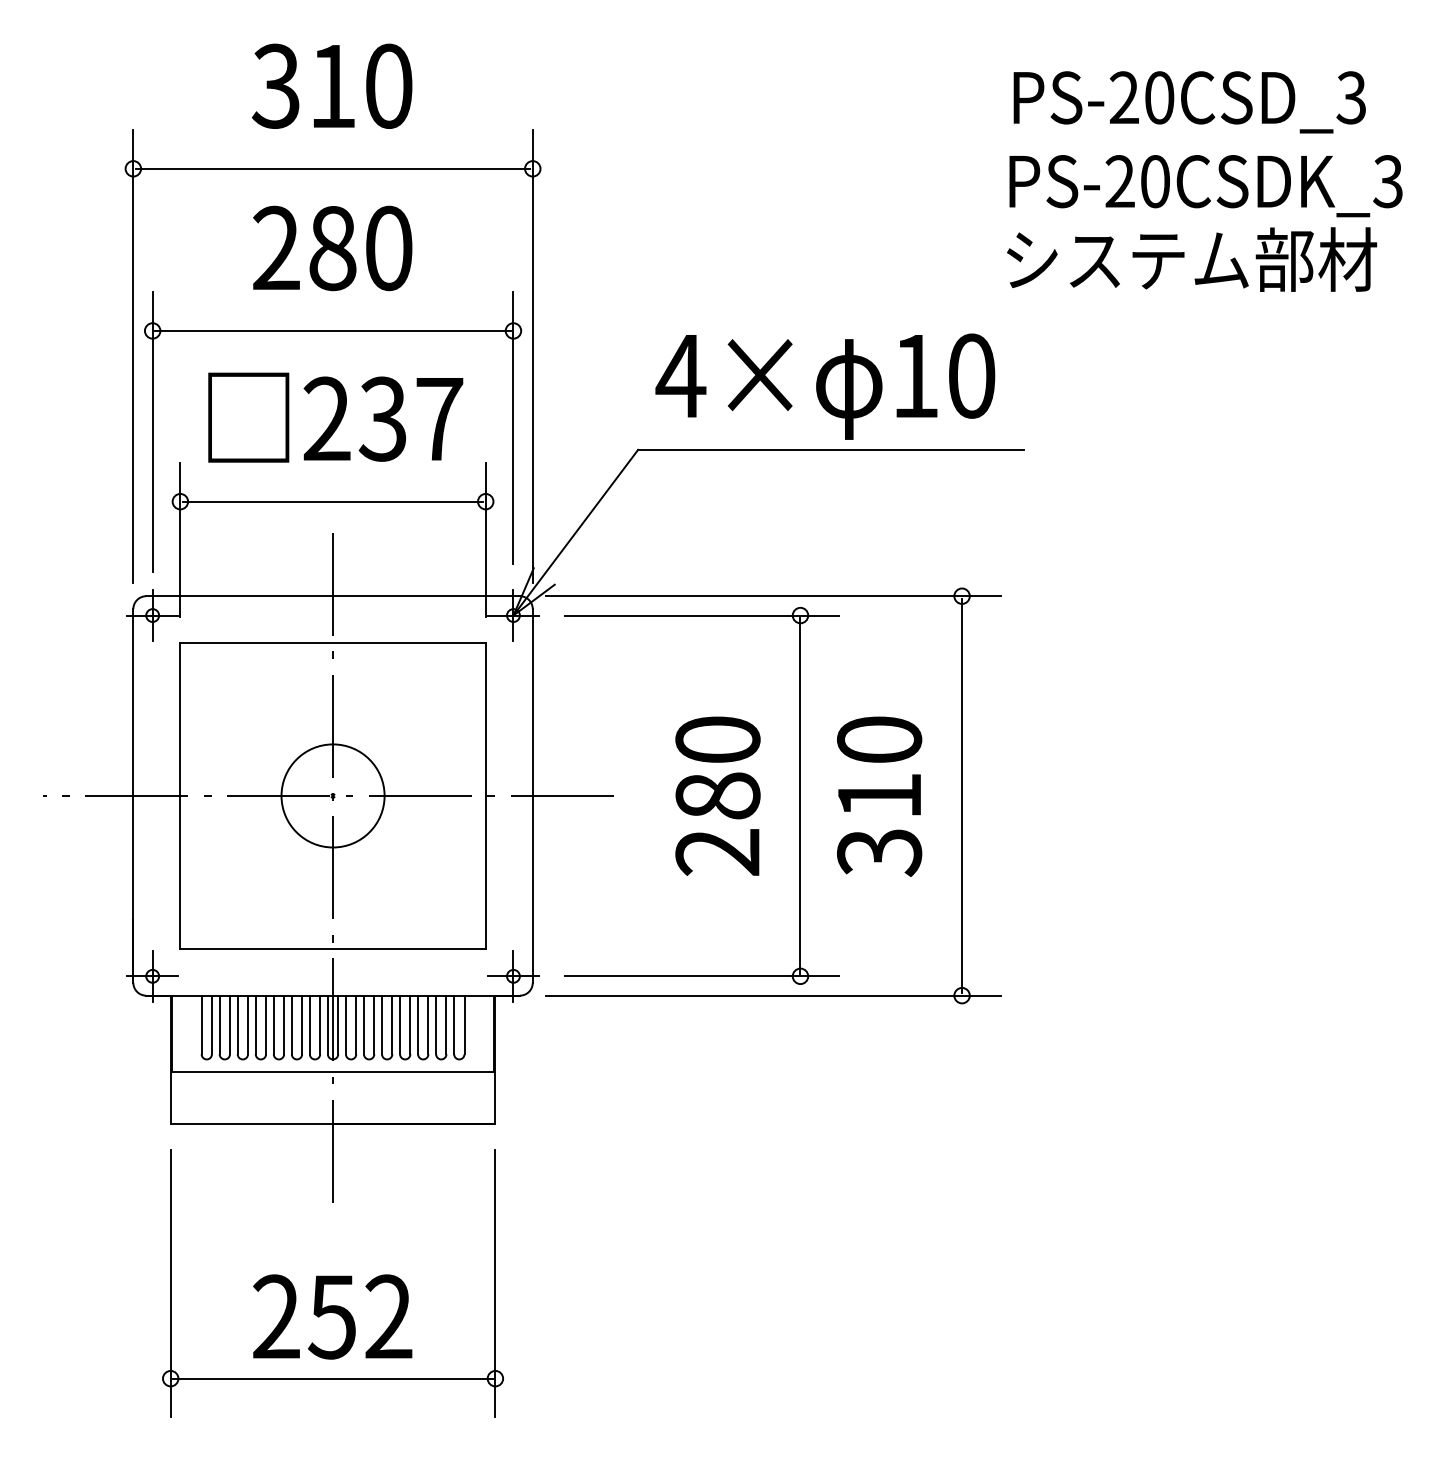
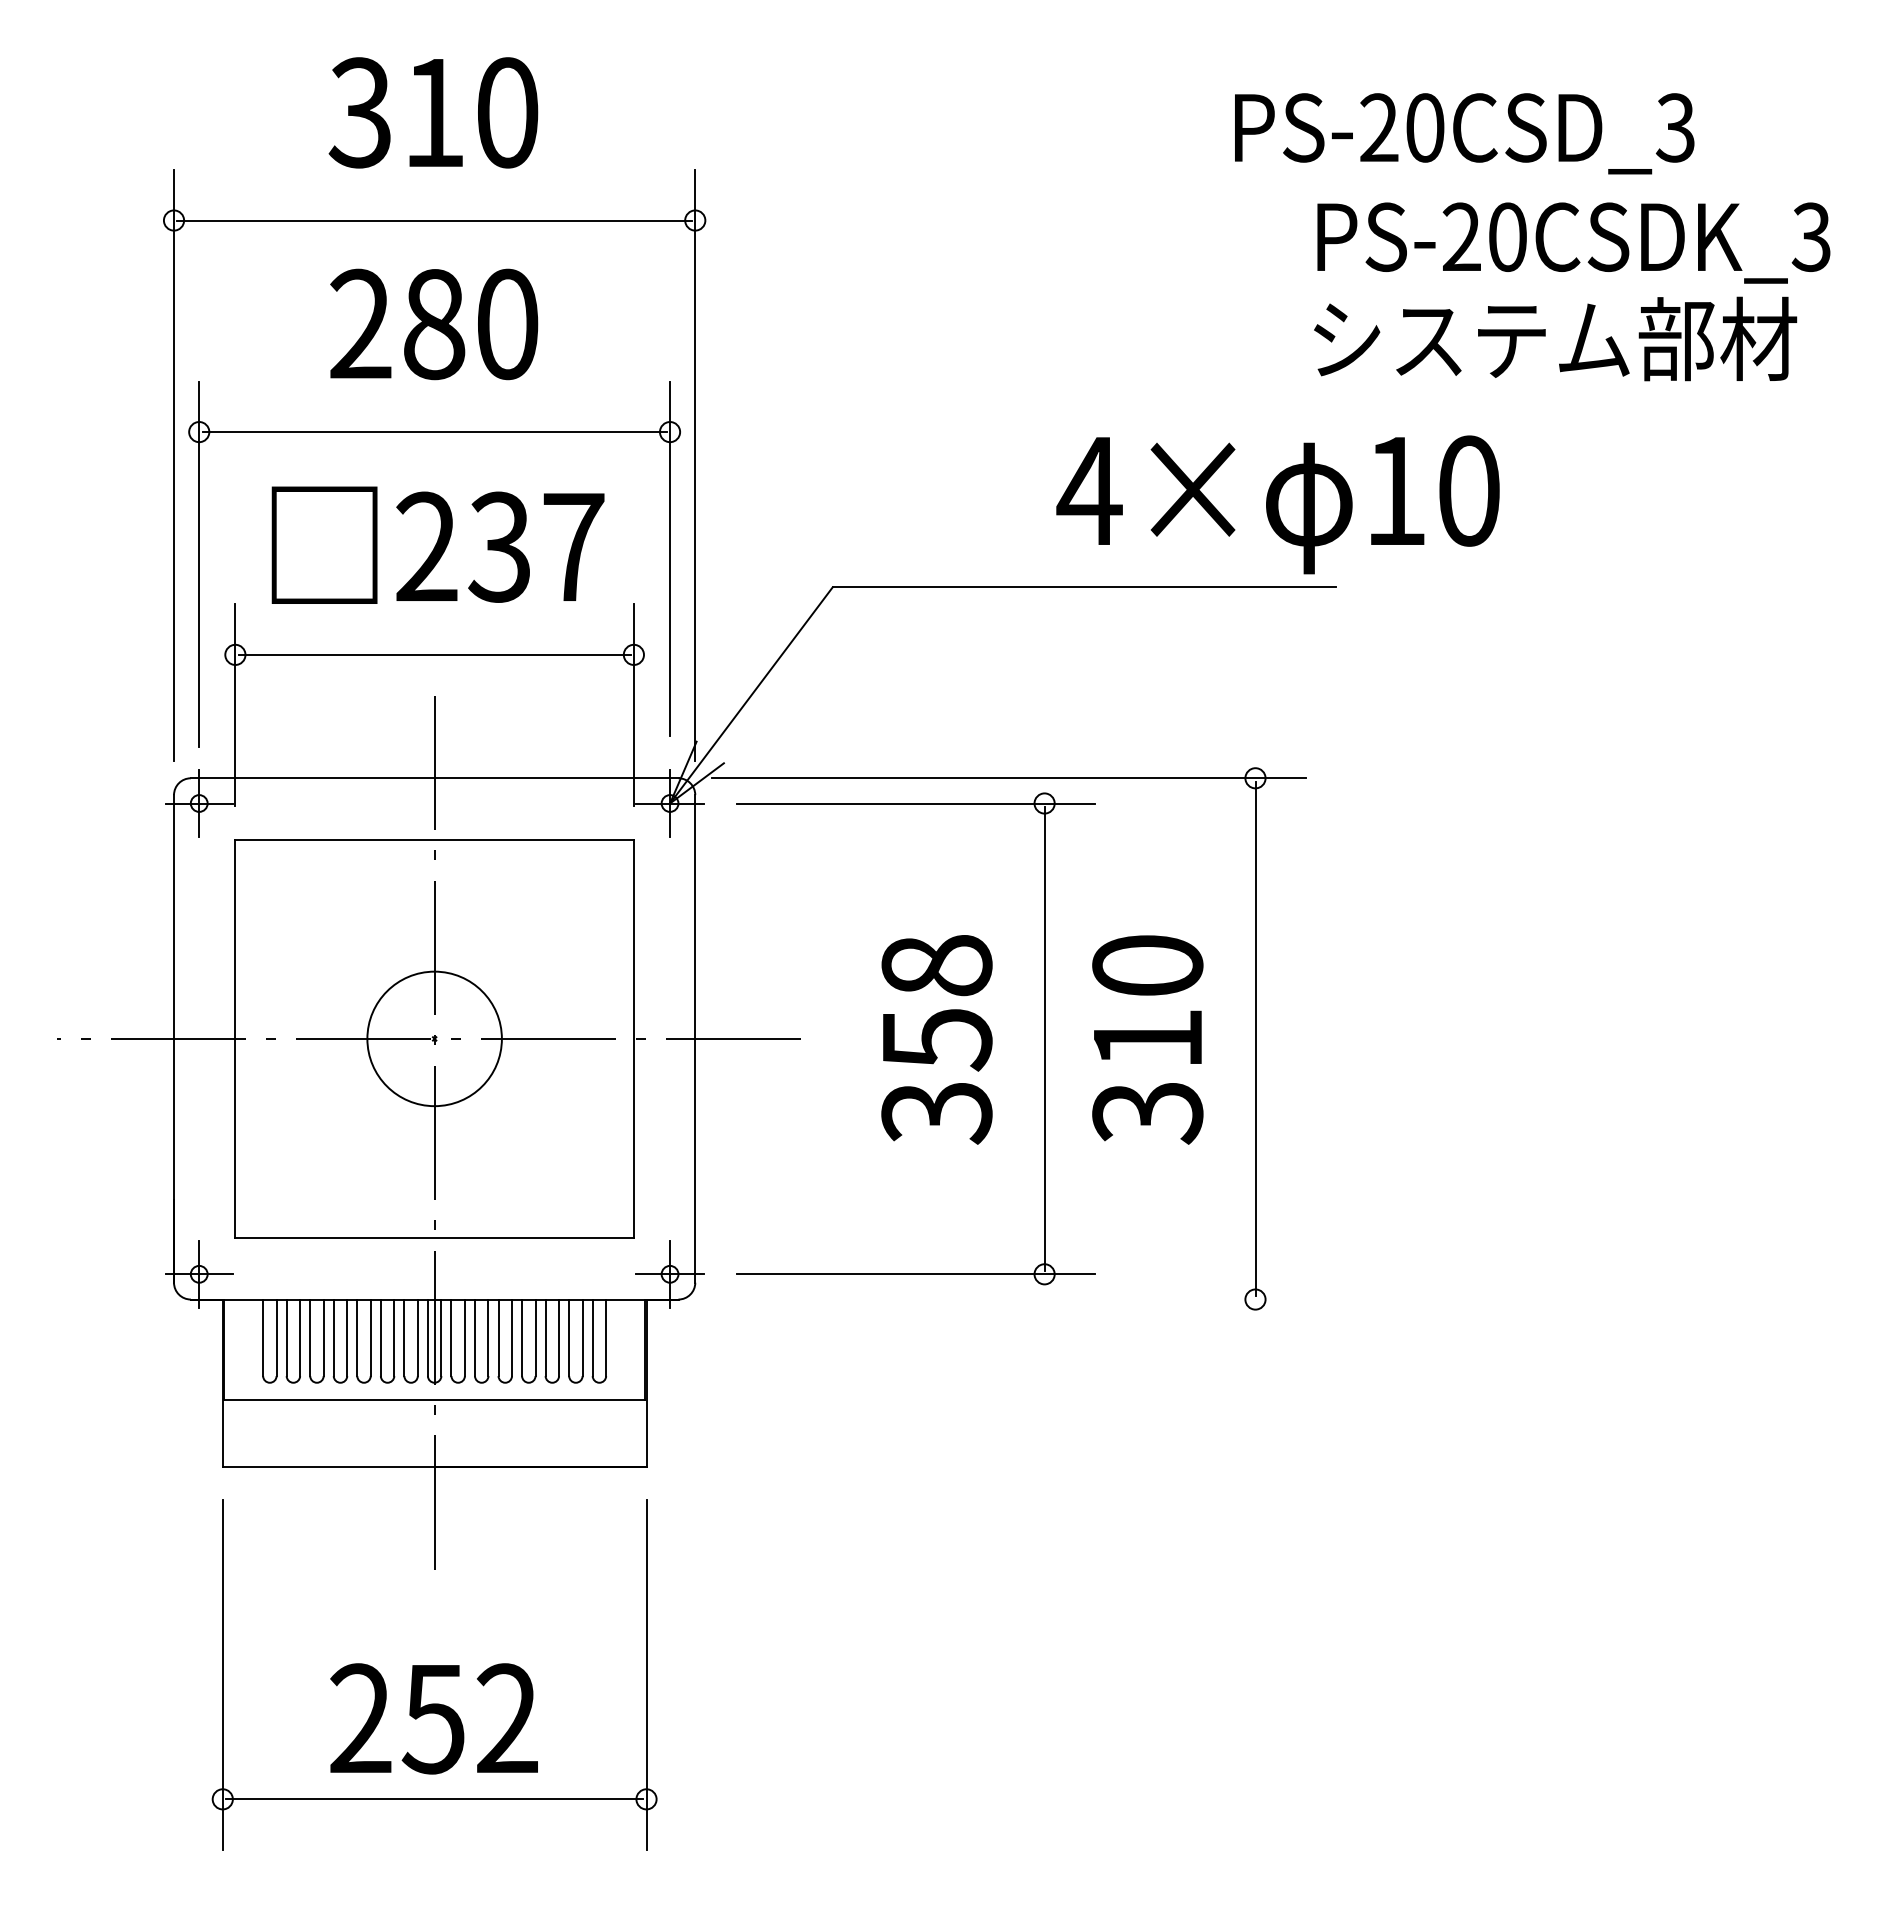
text: (1189, 102) -> (1464, 133), moved
text: (824, 386) -> (1277, 504), moved
text: (717, 796) -> (936, 1039), 280 -> 358
line: (772, 995) -> (1008, 1299), removed

